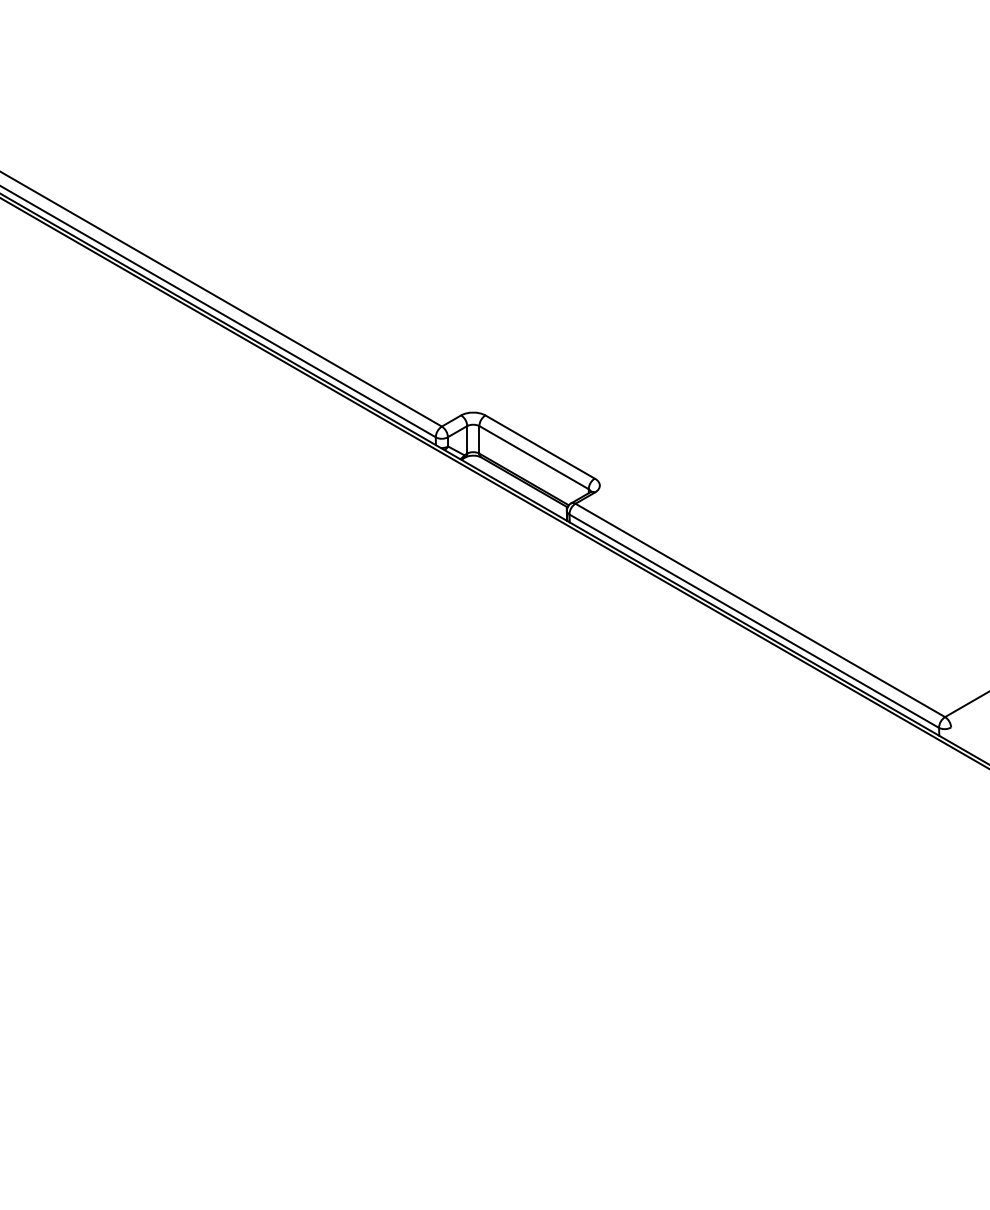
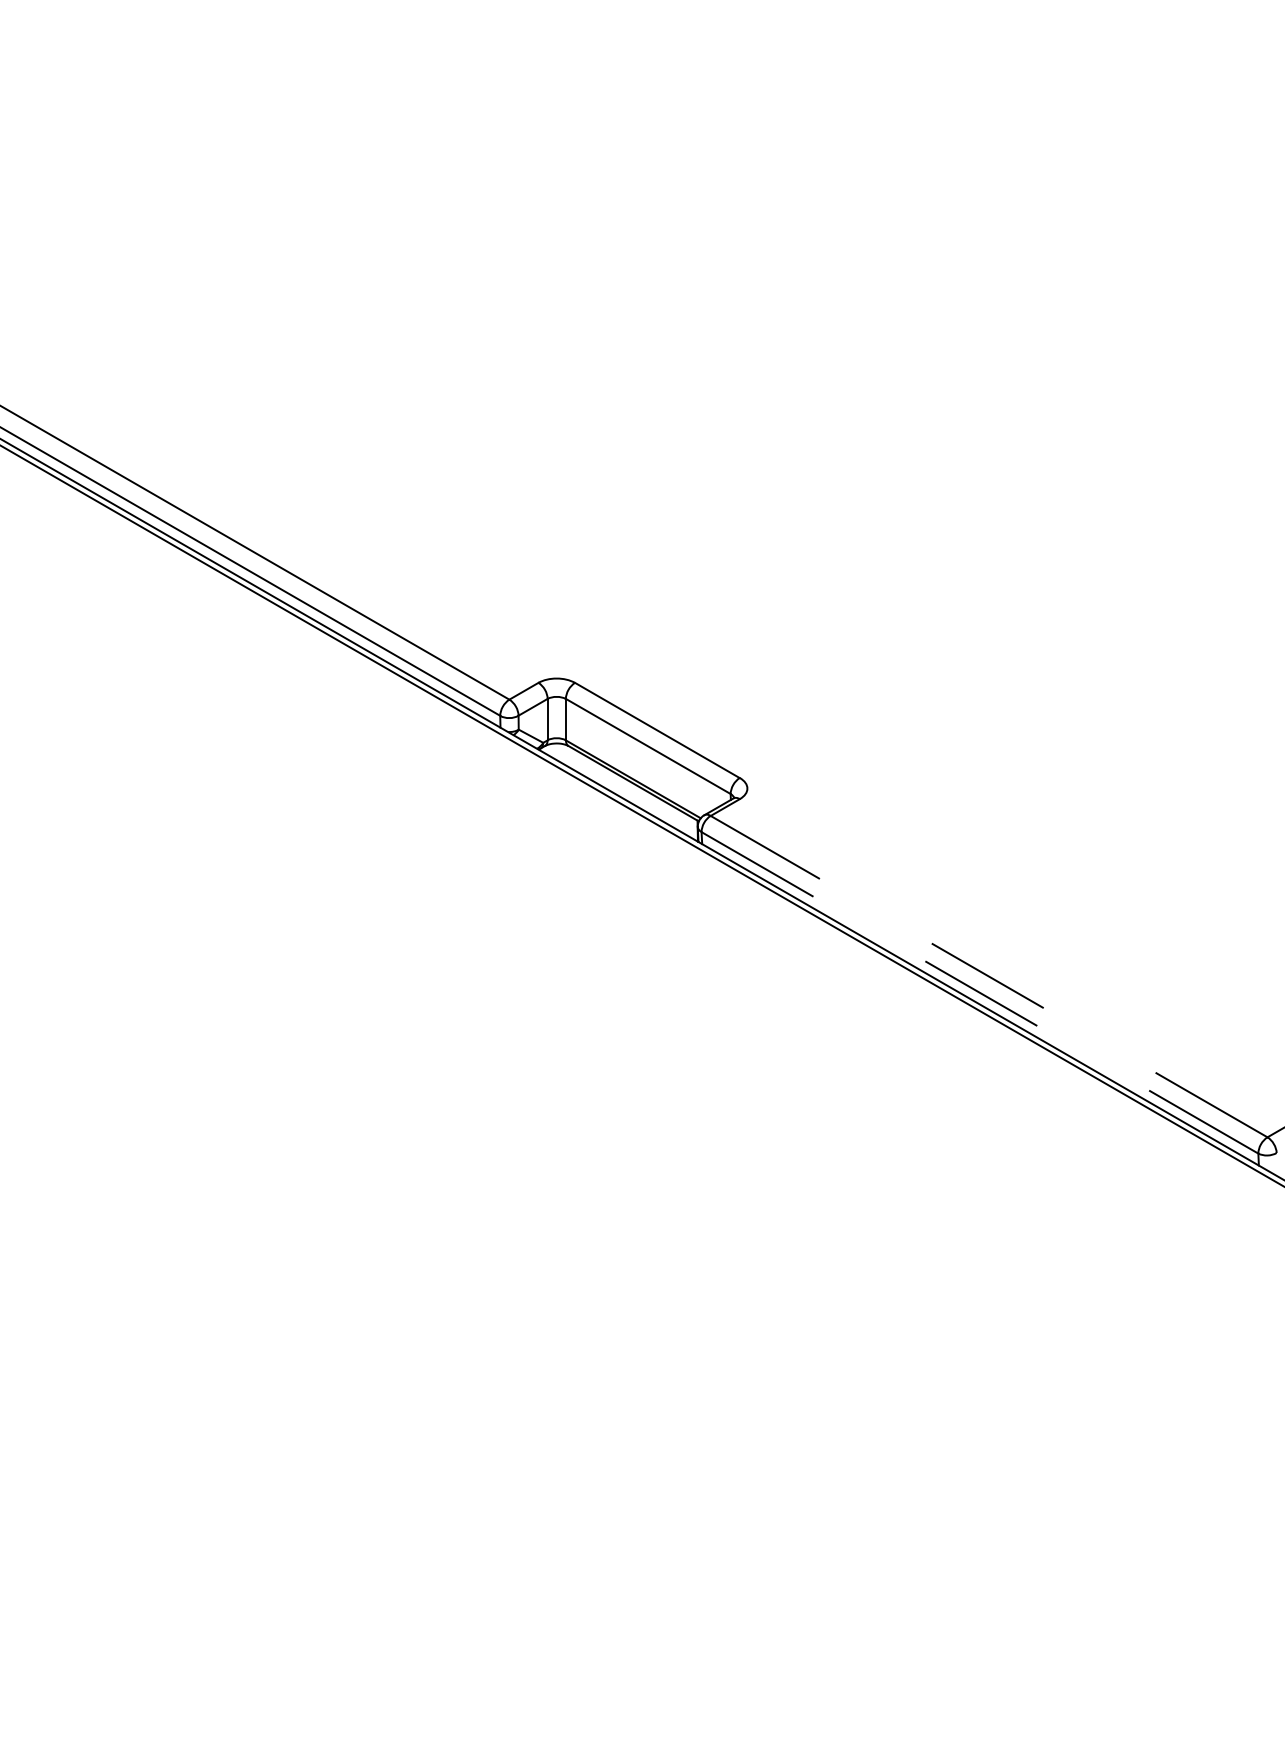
line: (759, 610) -> (987, 976), solid -> dashed
line: (754, 621) -> (980, 993), solid -> dashed

